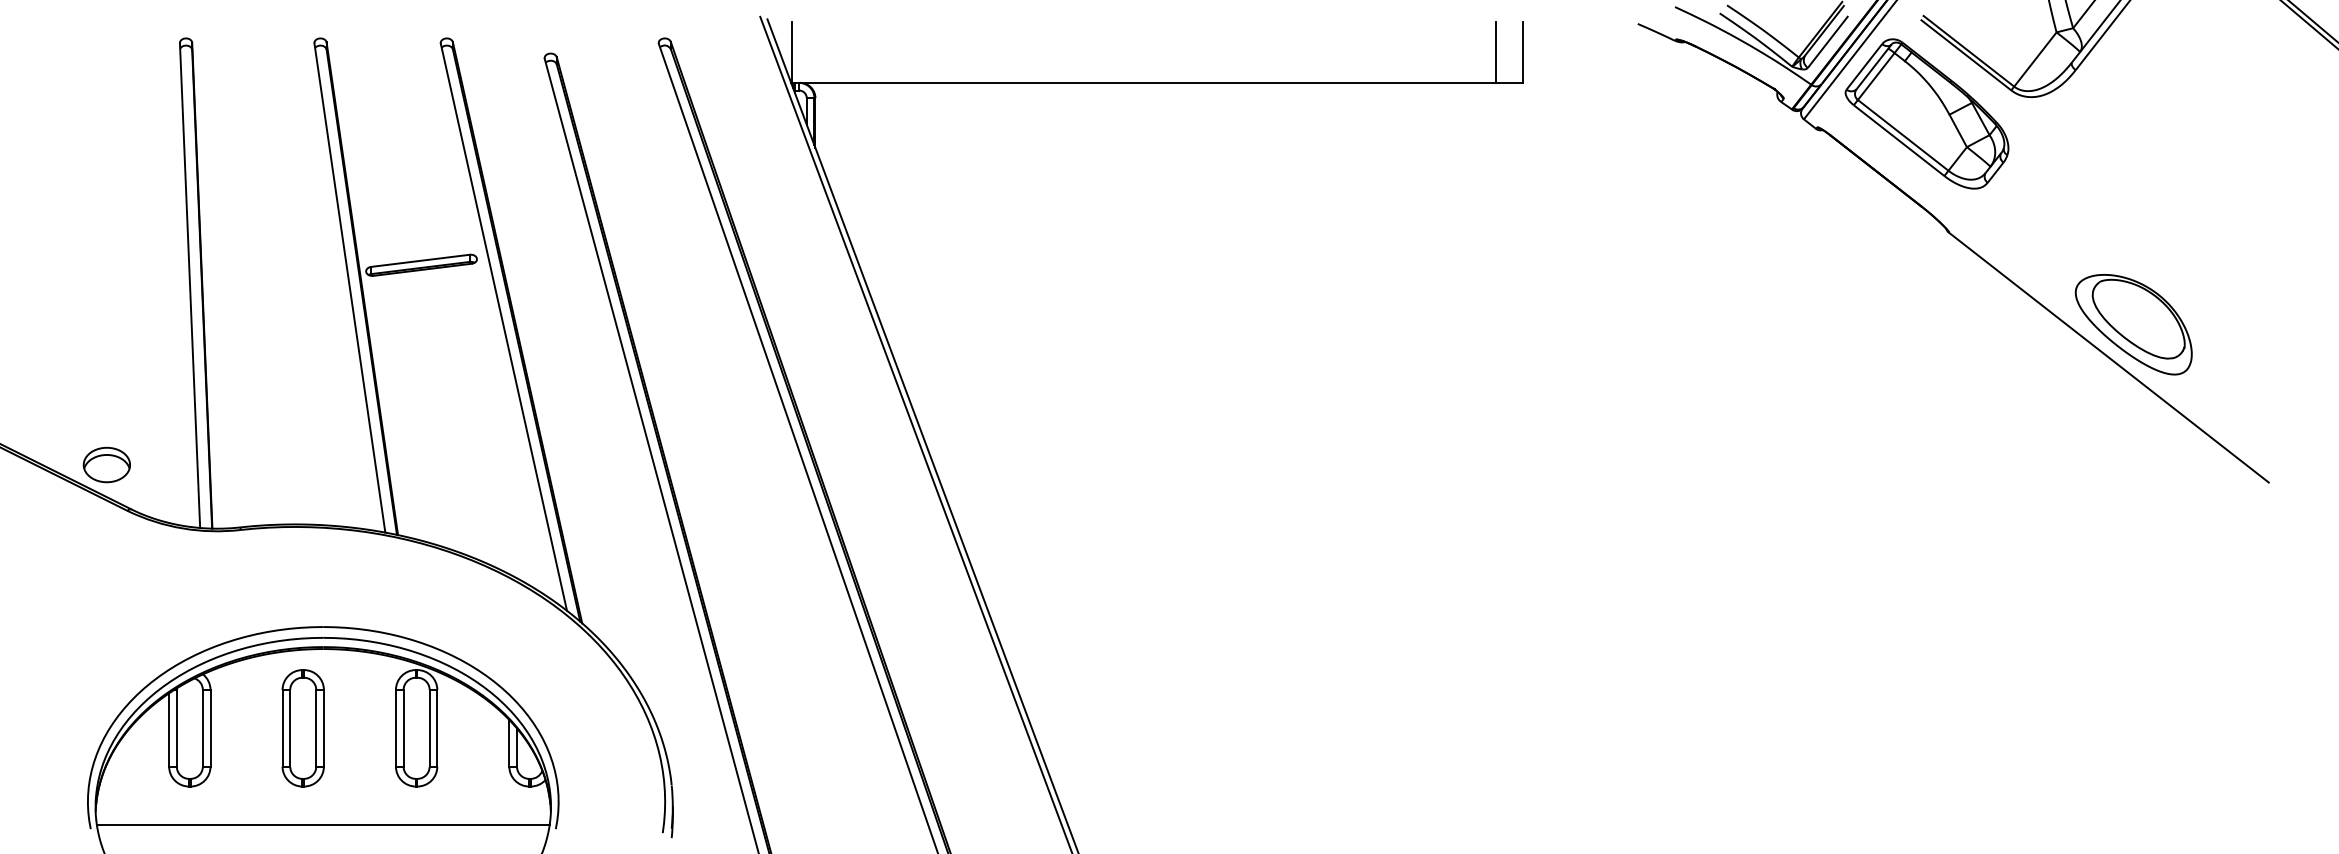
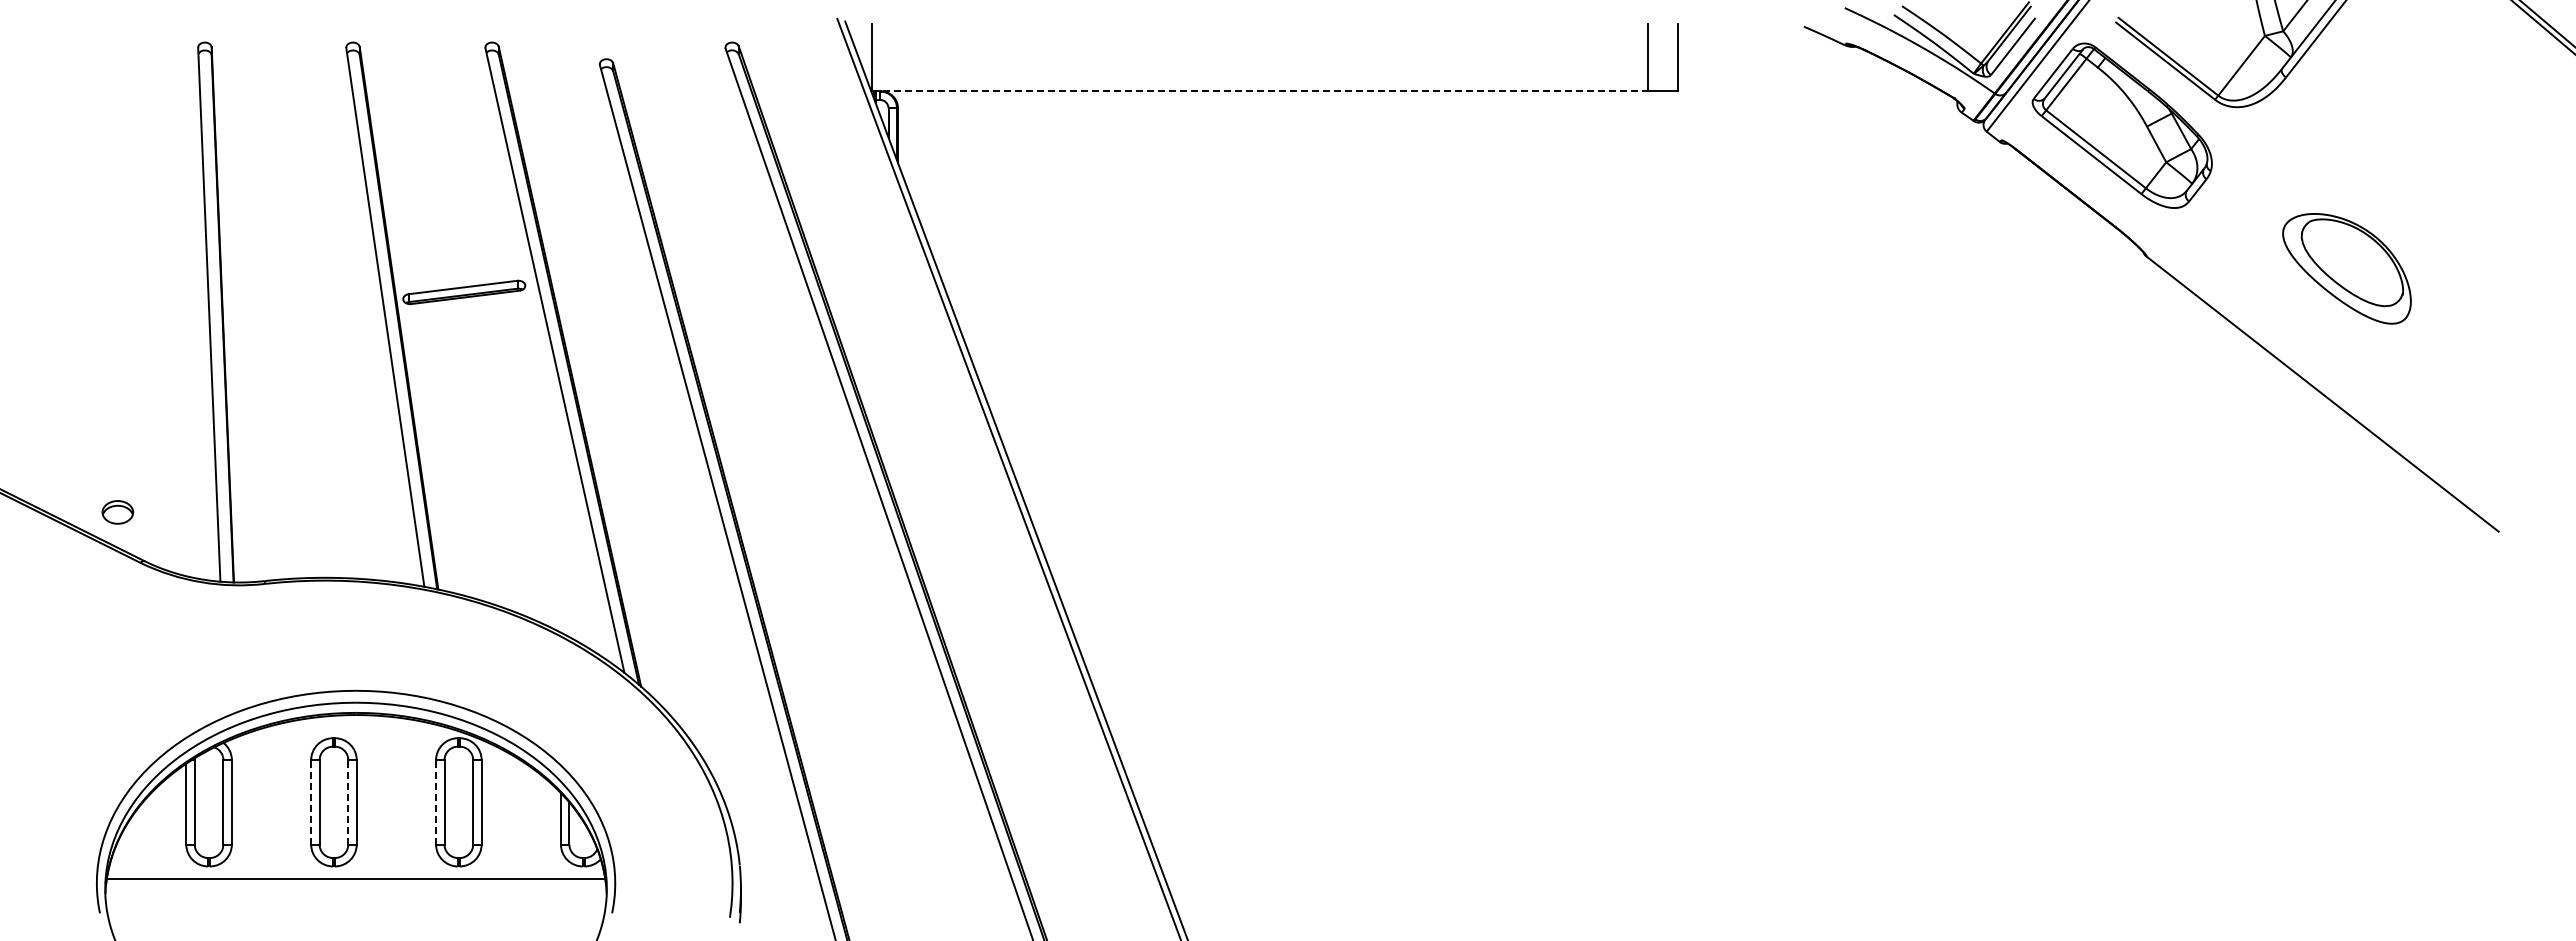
line: (1144, 82) -> (1260, 91), solid -> dashed
part: (2133, 324) -> (2346, 268), moved
part: (106, 465) -> (117, 512), size x0.6
line: (282, 727) -> (311, 801), solid -> dashed
line: (316, 727) -> (348, 801), solid -> dashed
line: (396, 727) -> (436, 801), solid -> dashed
line: (322, 824) -> (355, 878), moved

